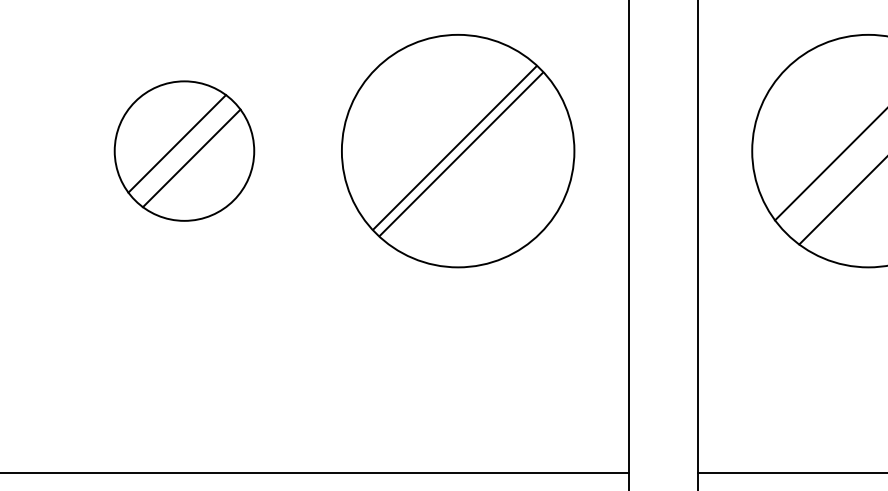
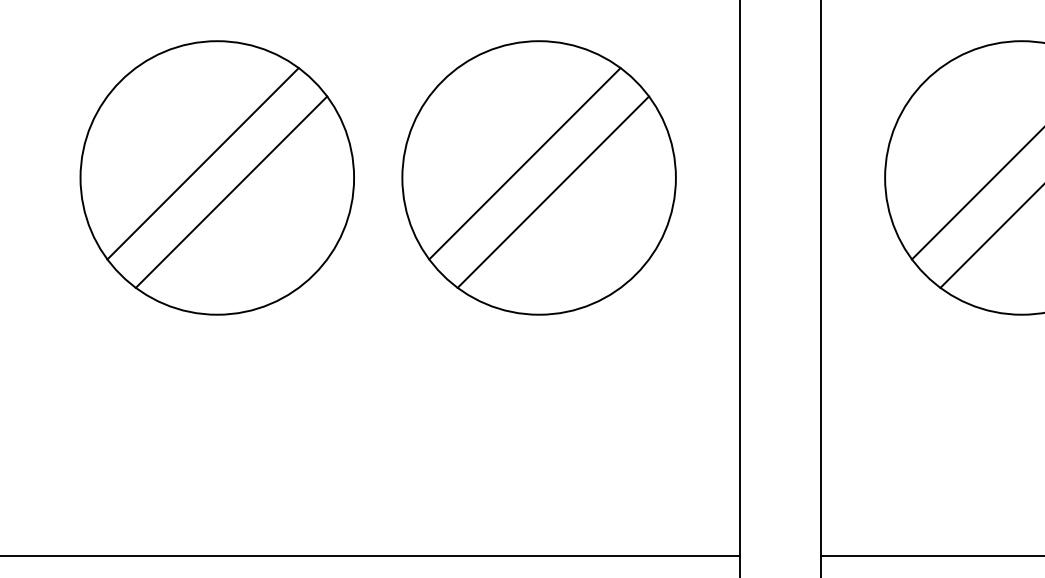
line: (455, 147) -> (553, 191), moved
part: (183, 150) -> (216, 177), size x1.67
line: (461, 154) -> (524, 163), moved

